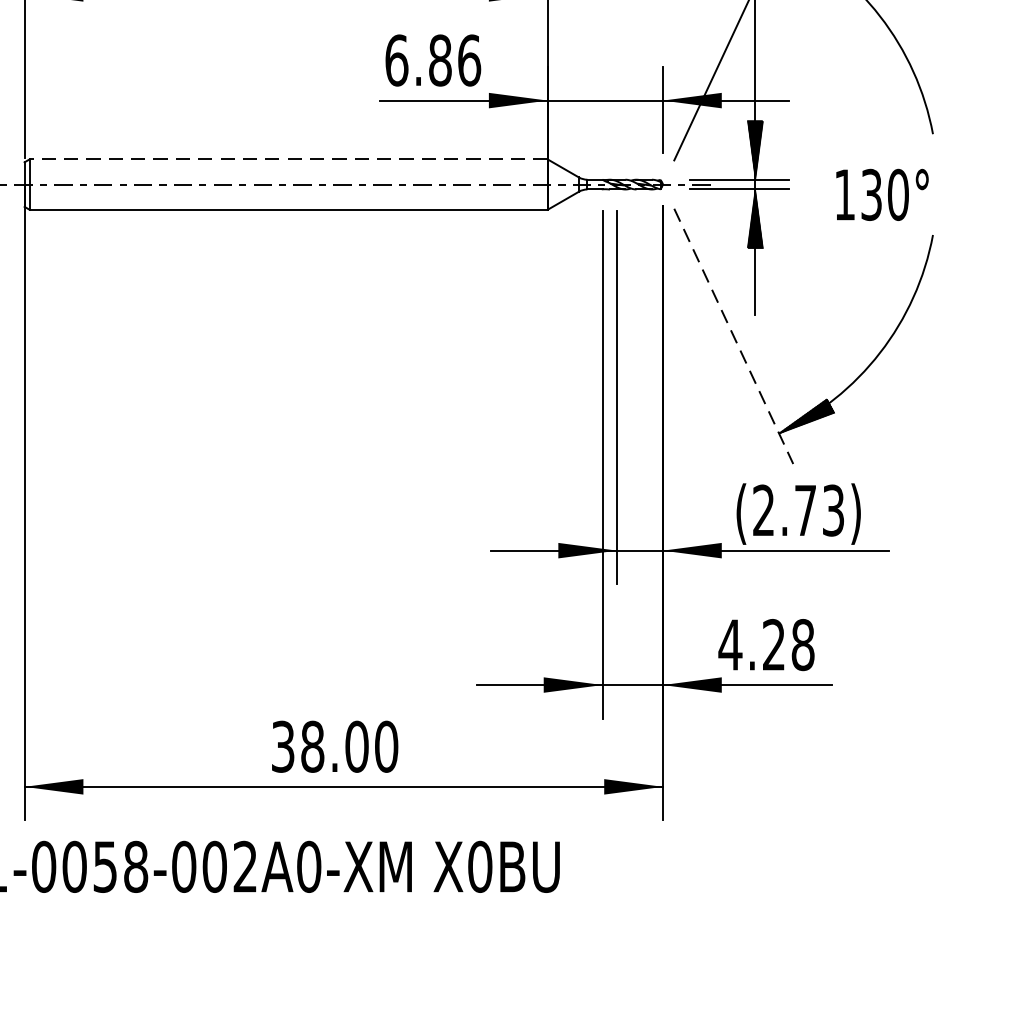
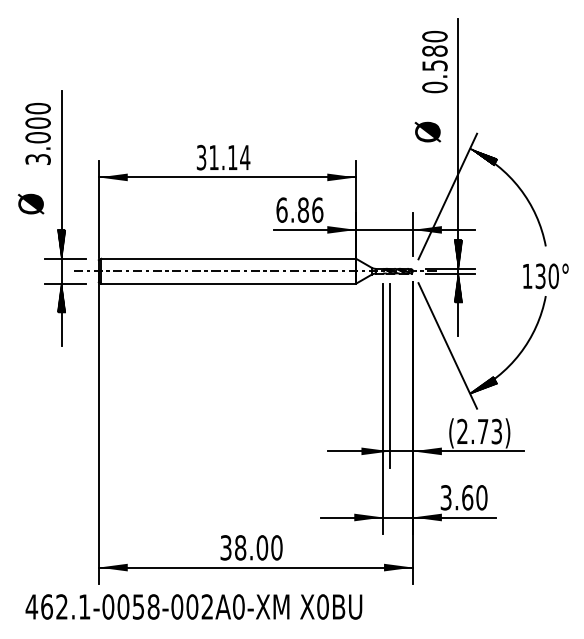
line: (288, 158) -> (228, 258), dashed -> solid
text: (881, 195) -> (545, 276), moved
line: (735, 337) -> (448, 346), dashed -> solid
text: (765, 644) -> (463, 497), 4.28 -> 3.60

